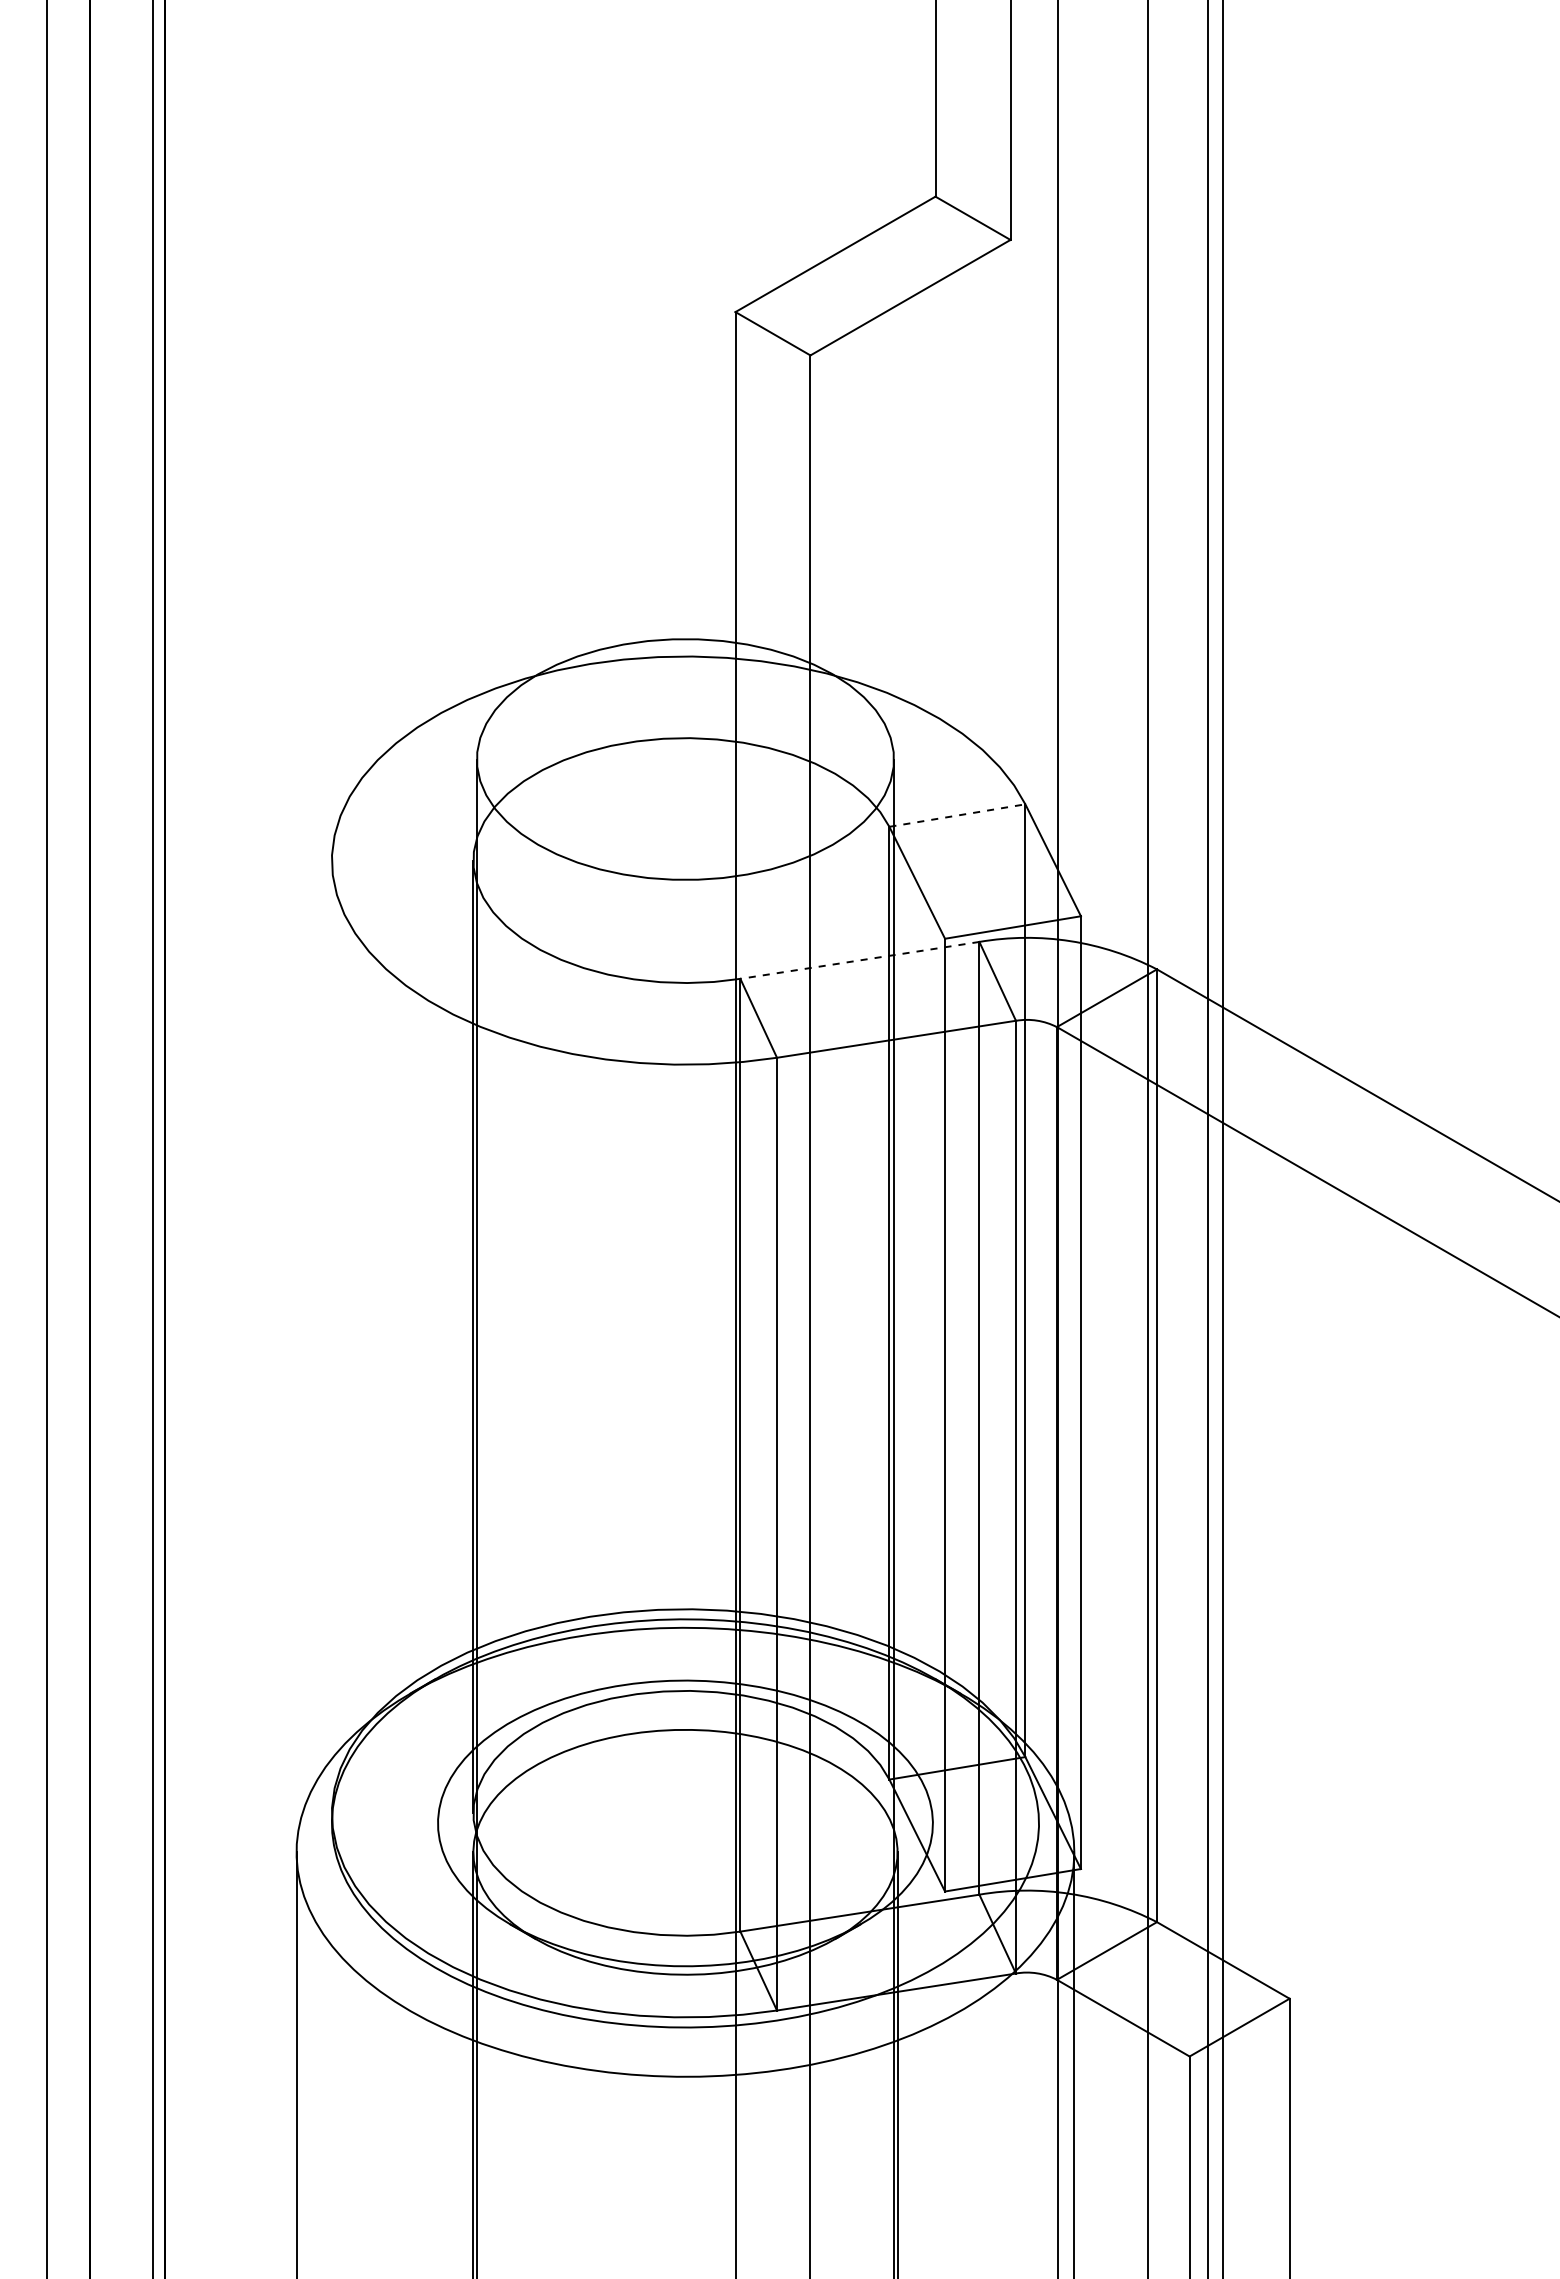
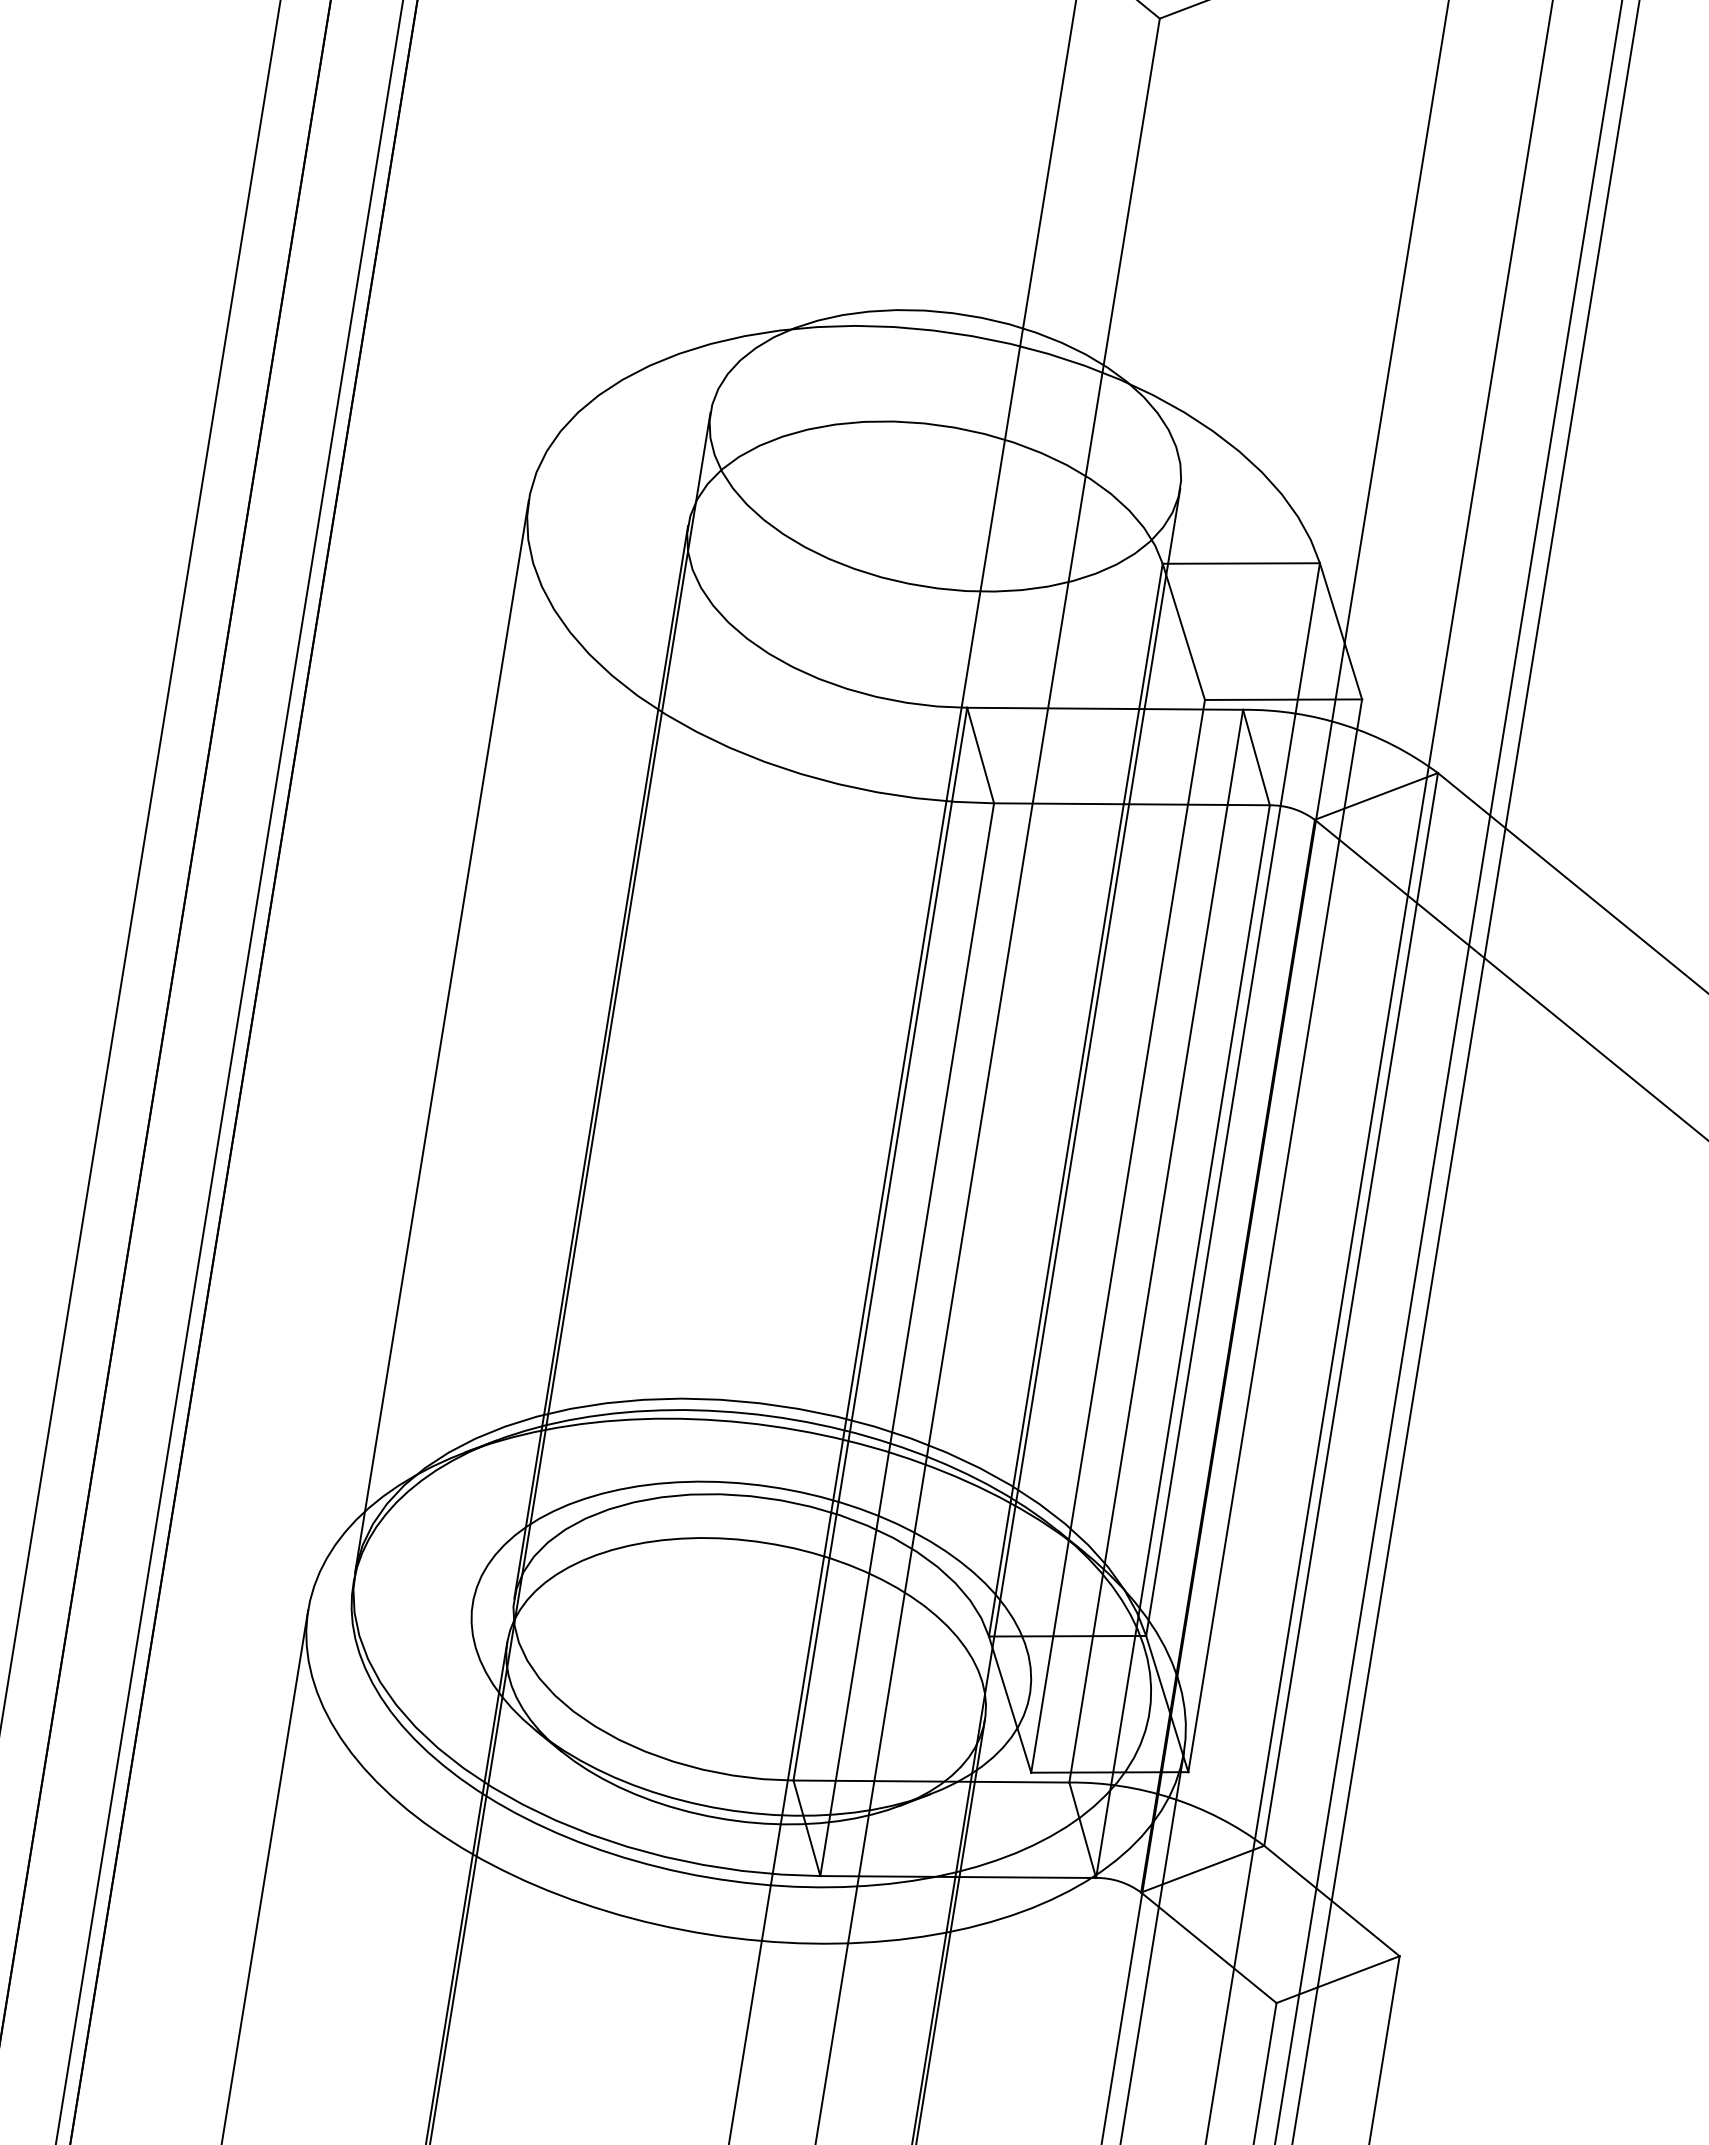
line: (957, 815) -> (1241, 563), dashed -> solid
line: (859, 960) -> (1104, 708), dashed -> solid
line: (331, 1336) -> (441, 1035), added

